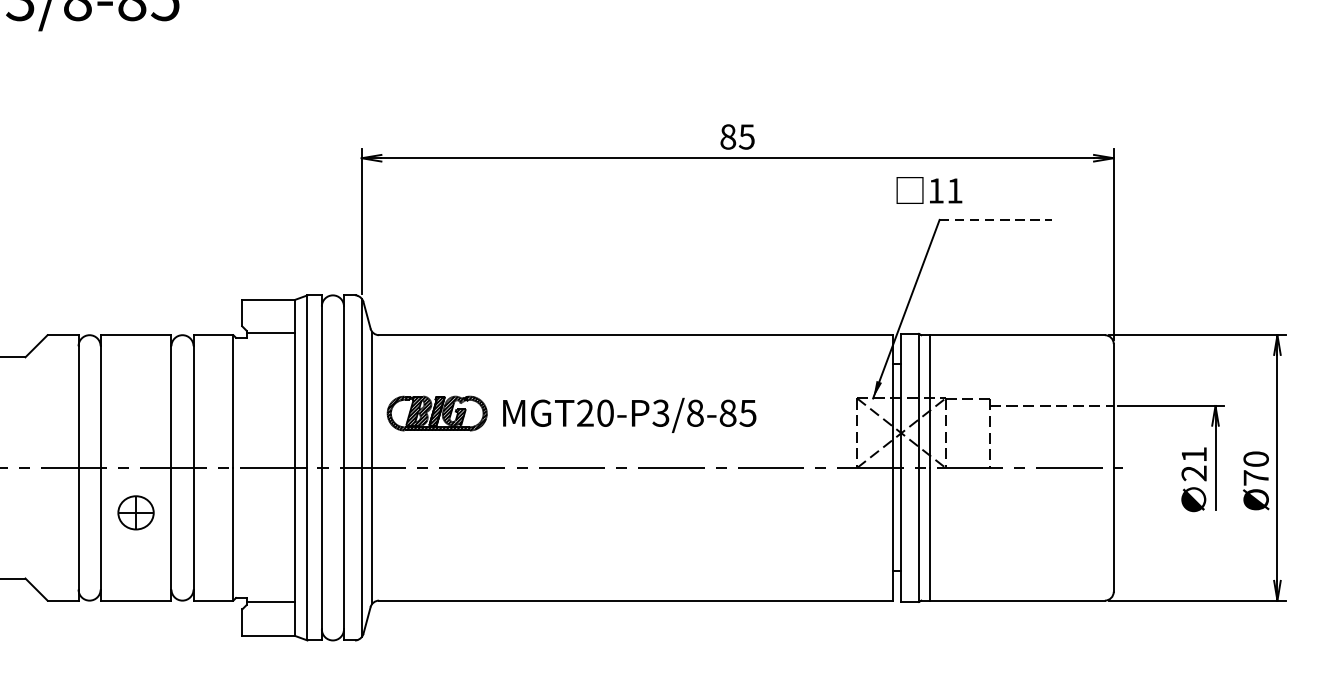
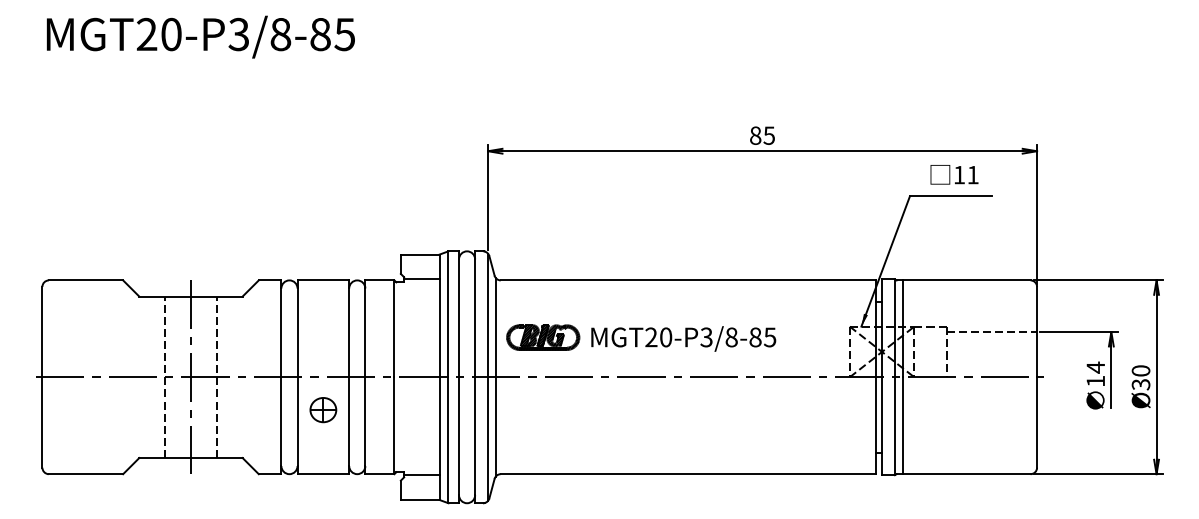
text: (929, 190) -> (954, 174), moved
line: (996, 220) -> (951, 196), dashed -> solid
text: (1193, 462) -> (1095, 373), 21 -> 14
text: (1255, 477) -> (1140, 384), Ø70 -> Ø30

